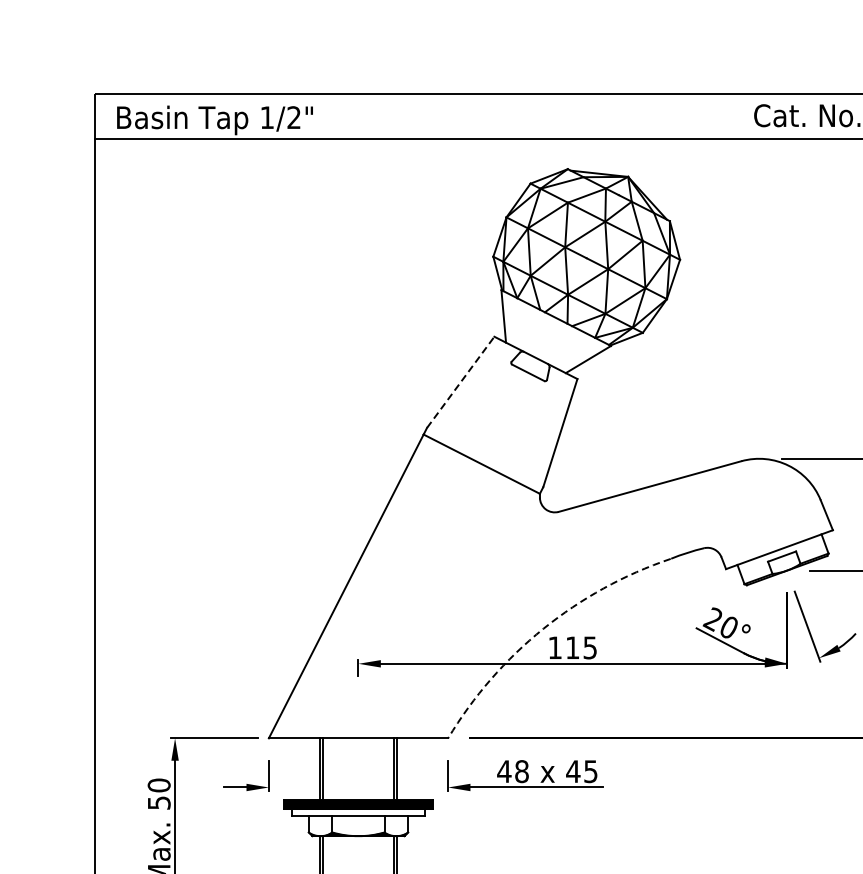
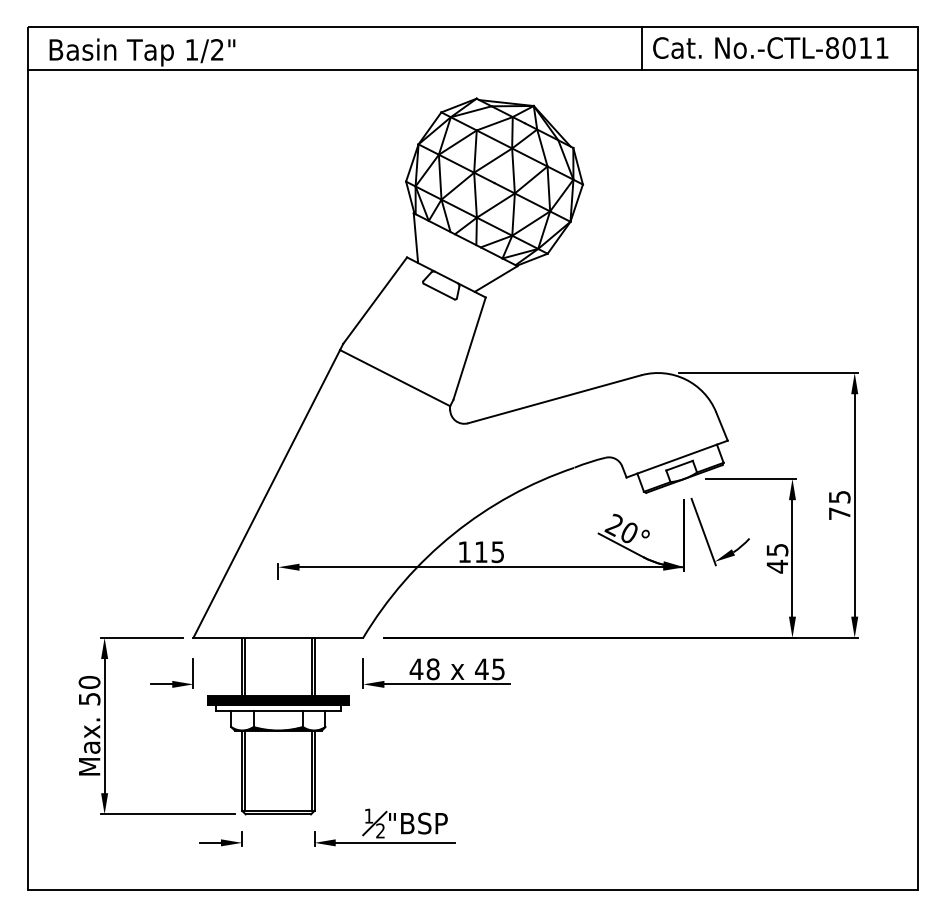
line: (742, 116) -> (642, 48), added
line: (461, 382) -> (375, 300), dashed -> solid
arc: (543, 629) -> (453, 534), dashed -> solid

